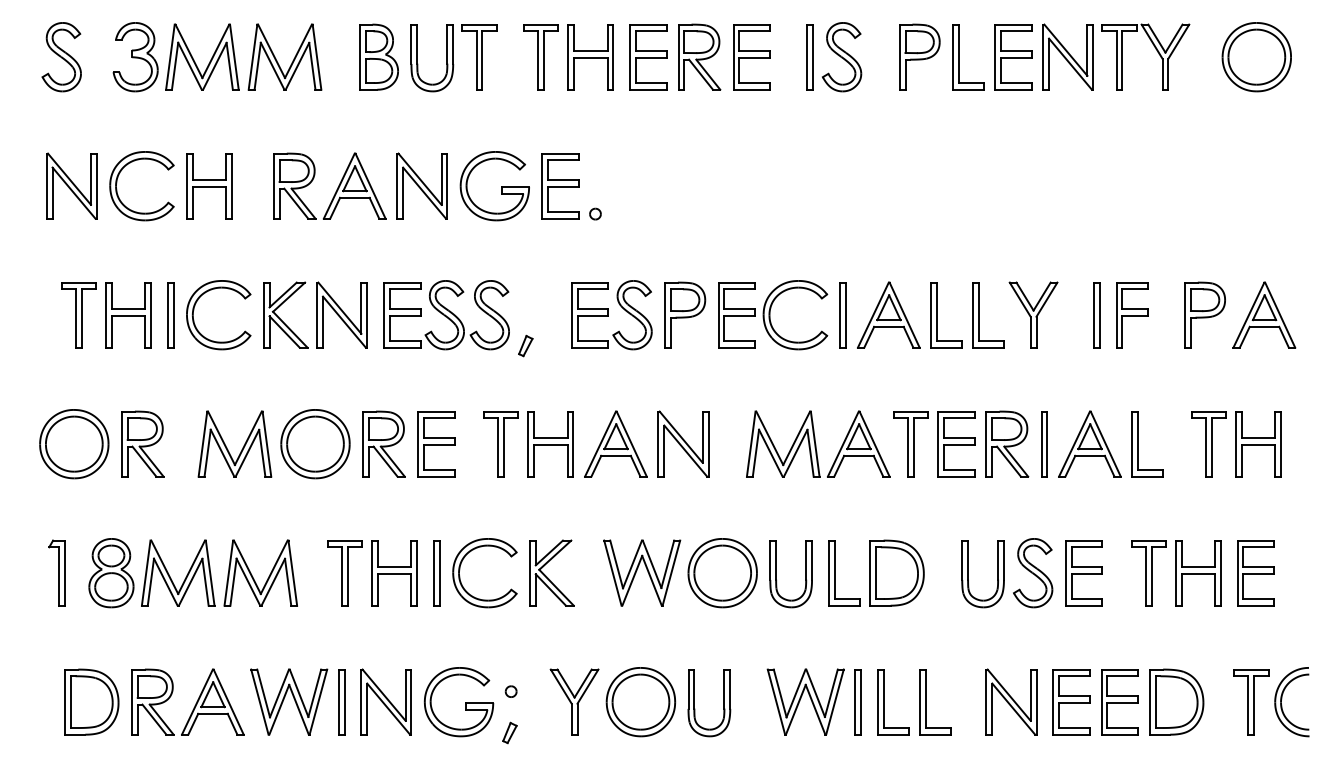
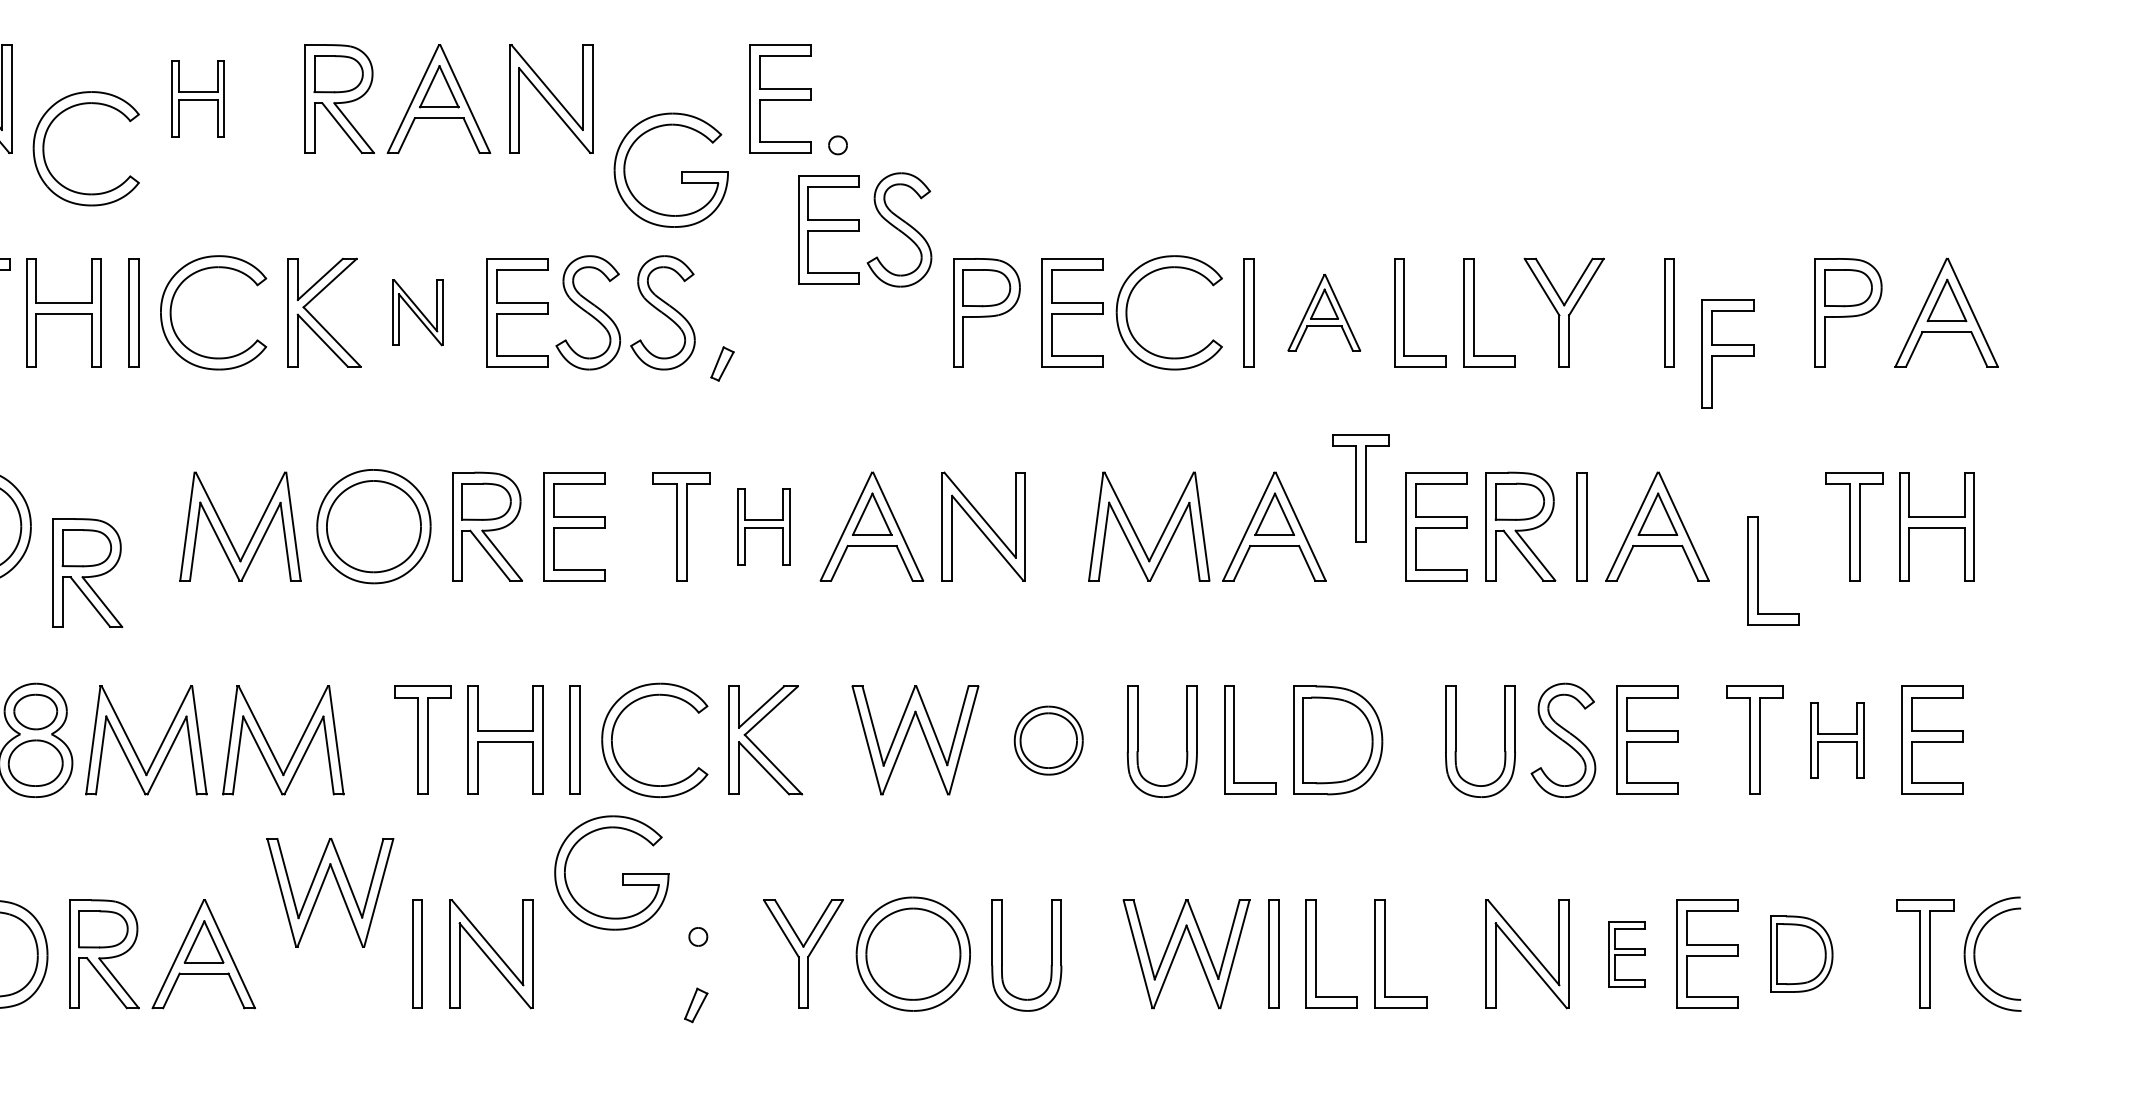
part: (117, 183) -> (45, 144), moved
part: (209, 186) -> (198, 99), size x0.7
part: (501, 186) -> (682, 170), moved
part: (341, 314) -> (417, 311), size x0.6
part: (888, 314) -> (1323, 311), size x0.7
part: (611, 315) -> (864, 230), moved
part: (1132, 315) -> (1728, 354), moved
part: (142, 443) -> (87, 571), moved
part: (550, 444) -> (763, 527), size x0.7
part: (910, 444) -> (1360, 489), moved
part: (1138, 444) -> (1757, 571), moved
part: (722, 573) -> (1048, 741), size x0.6
part: (1198, 573) -> (1837, 741), size x0.7
part: (289, 701) -> (330, 891), moved
part: (1176, 701) -> (1801, 953), size x0.7
part: (465, 702) -> (622, 873), moved
part: (1071, 702) -> (1627, 954), size x0.6

